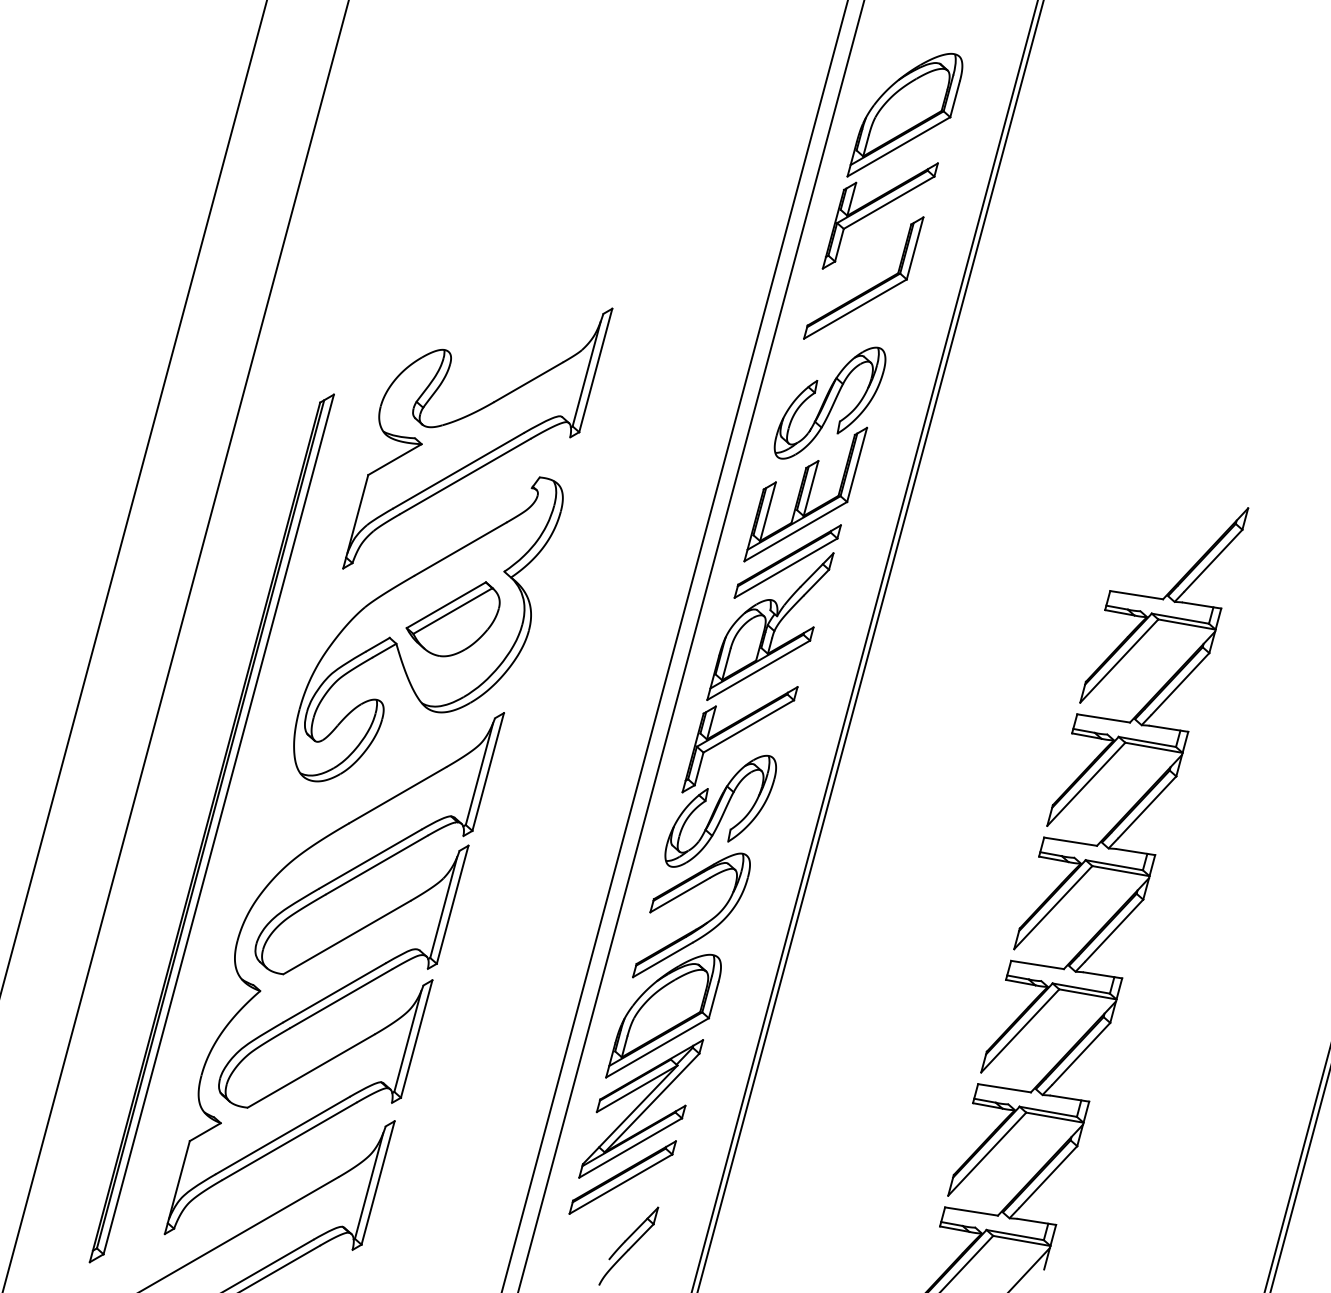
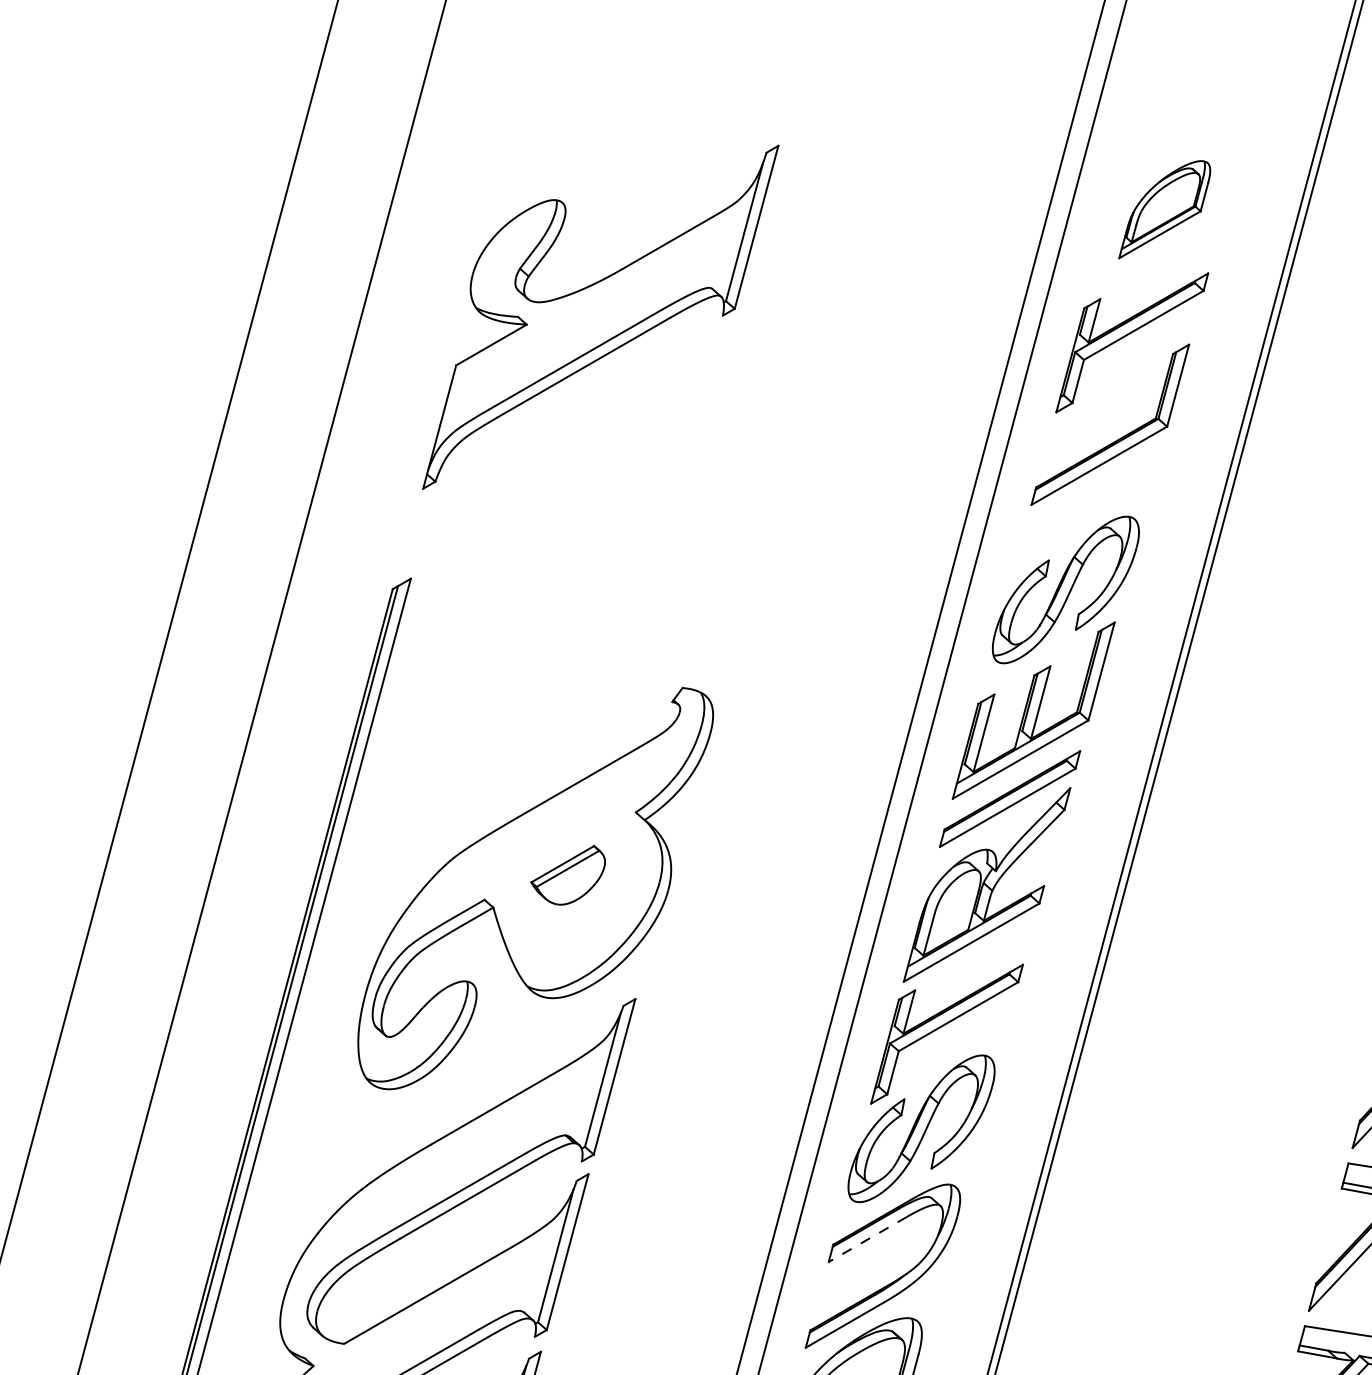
part: (904, 114) -> (1164, 208), size x0.6
part: (477, 438) -> (600, 317), moved
part: (452, 619) -> (567, 875), size x0.6
line: (679, 895) -> (867, 1239), solid -> dashed

